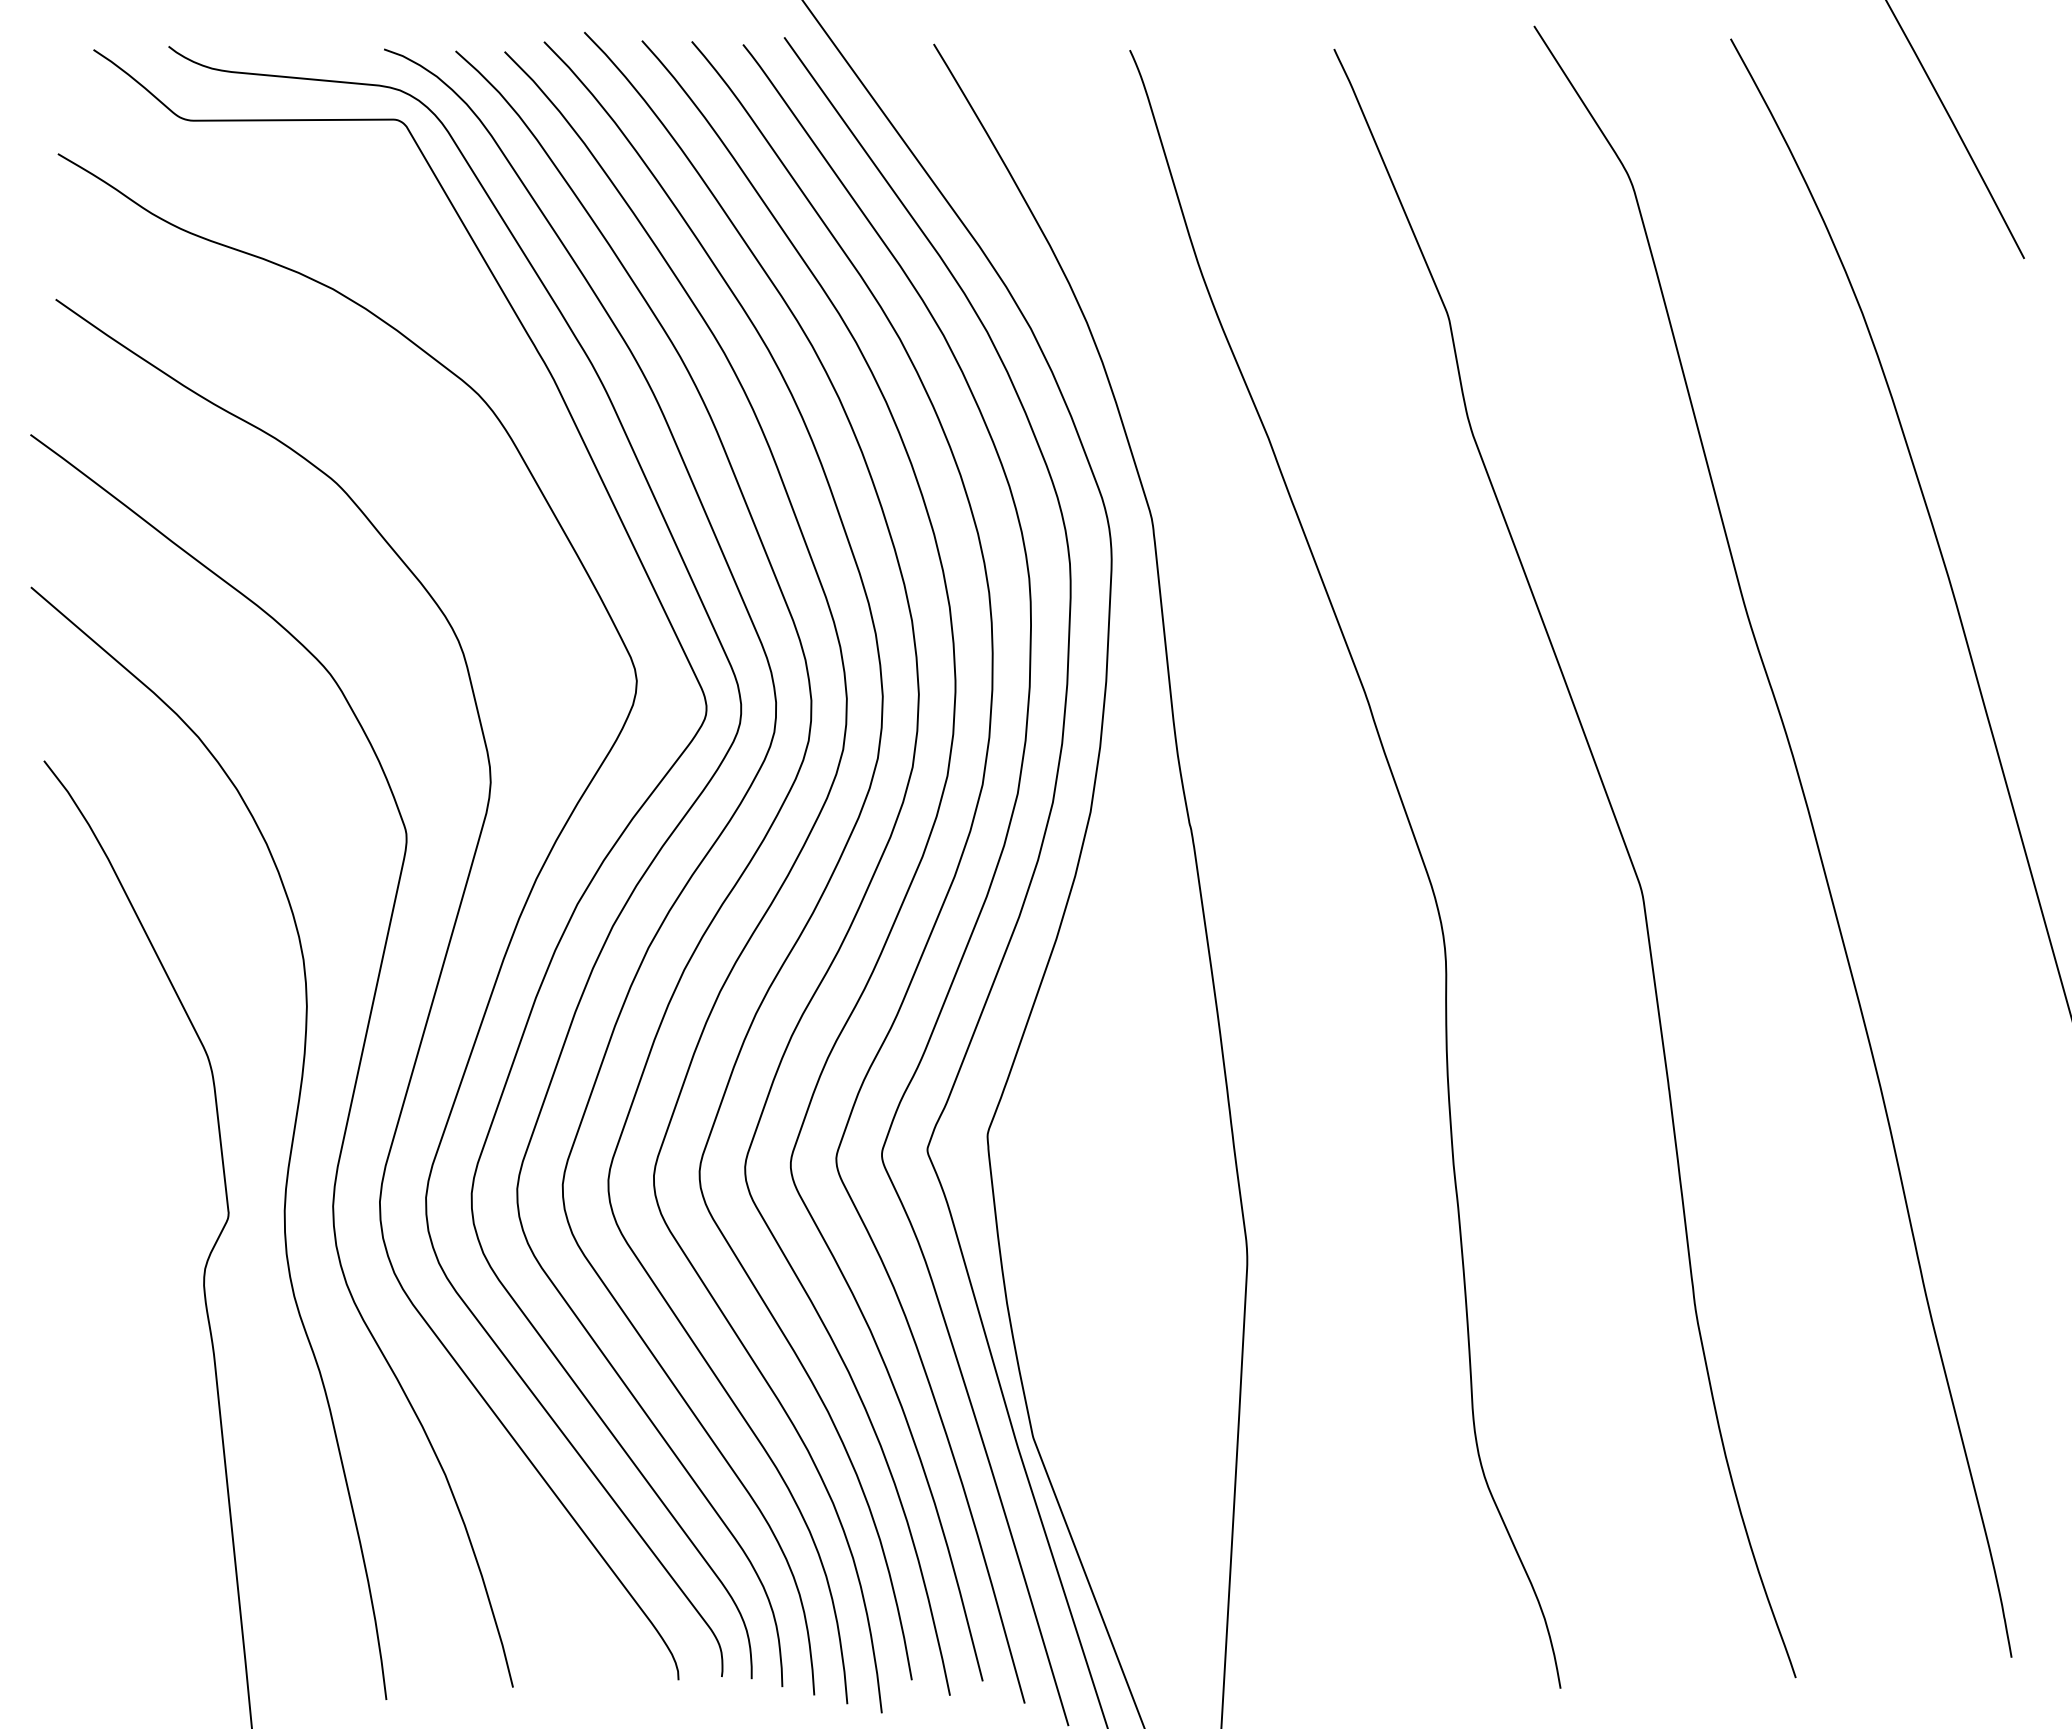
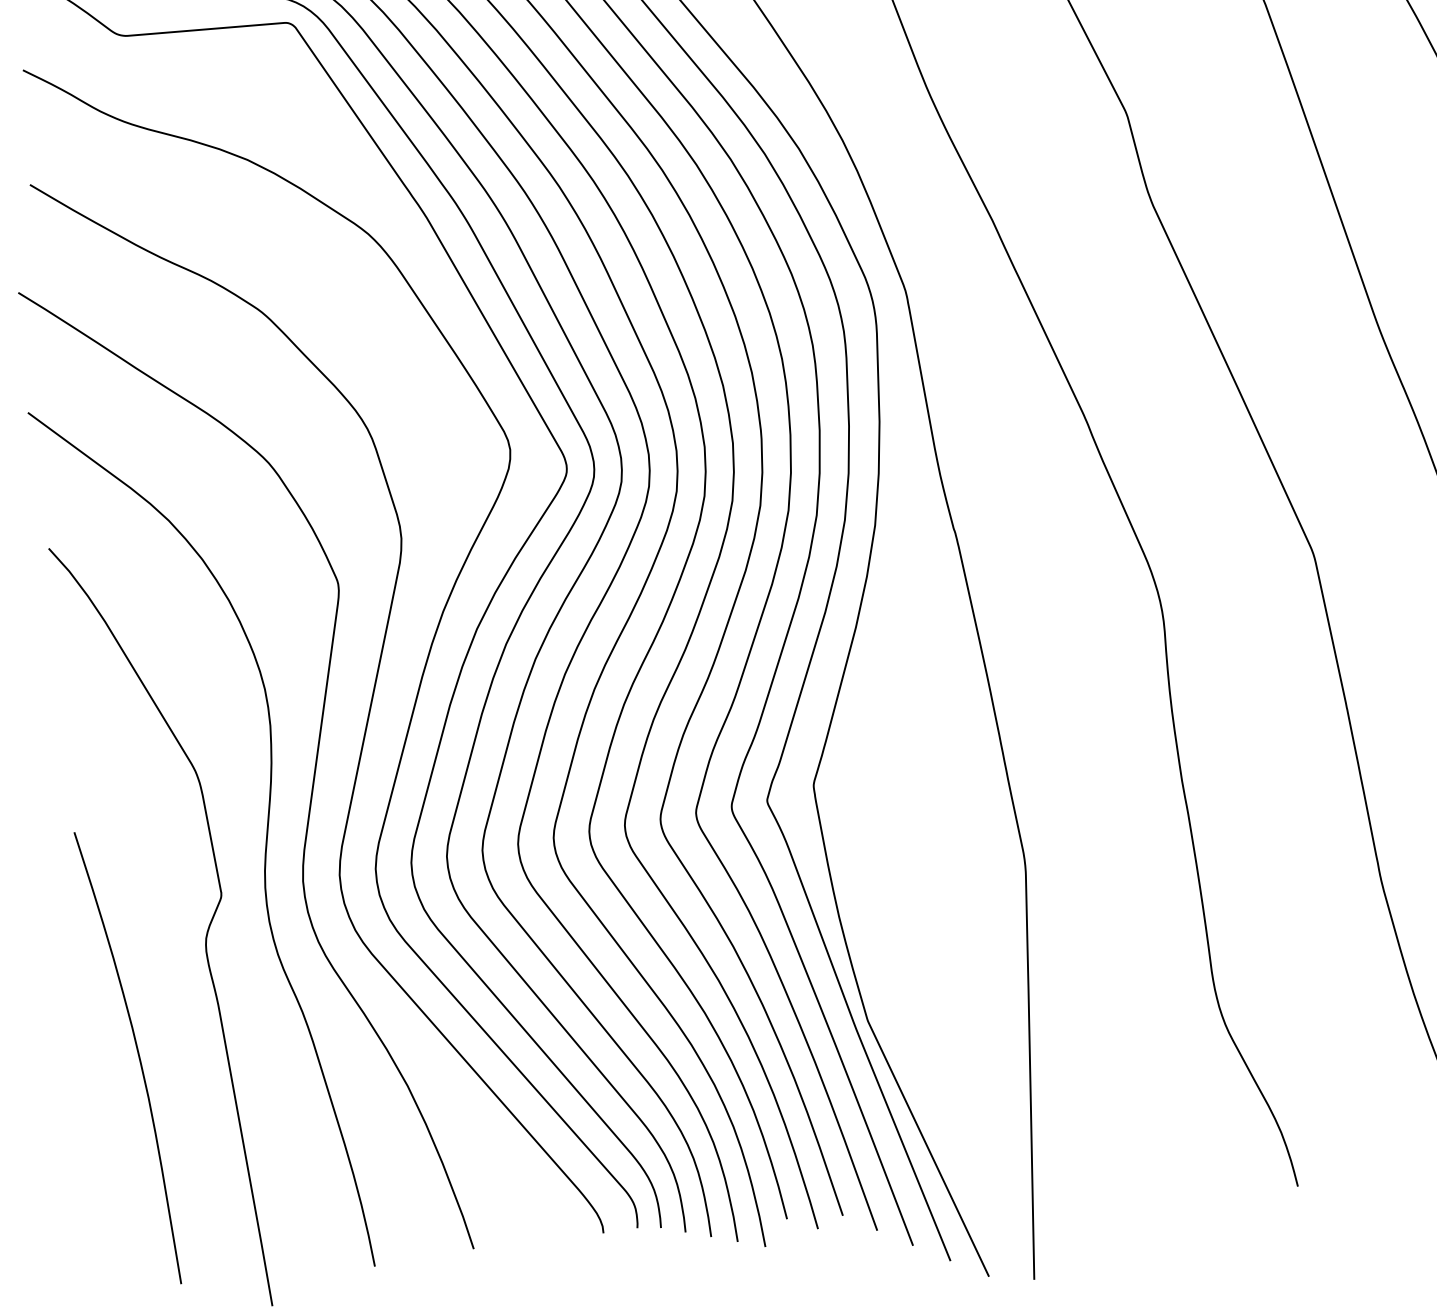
curve: (107, 1410) -> (137, 1055), added

